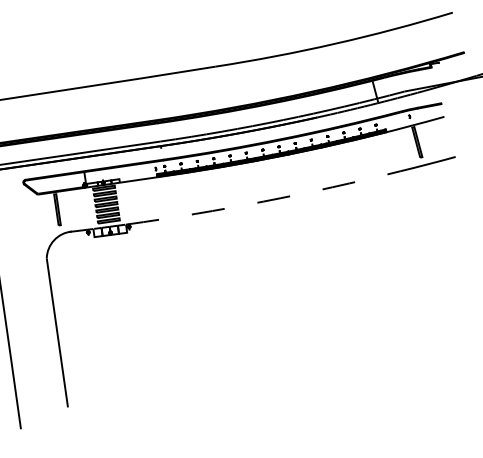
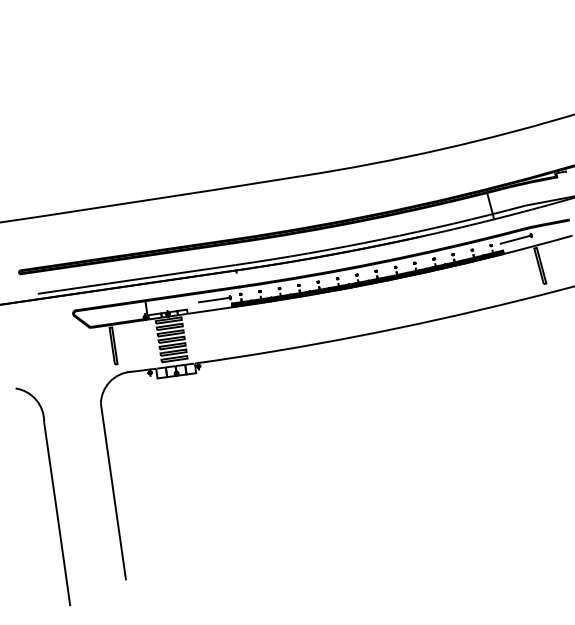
line: (396, 120) -> (515, 239), added
line: (142, 170) -> (214, 299), added
arc: (263, 201) -> (358, 336), dashed -> solid

